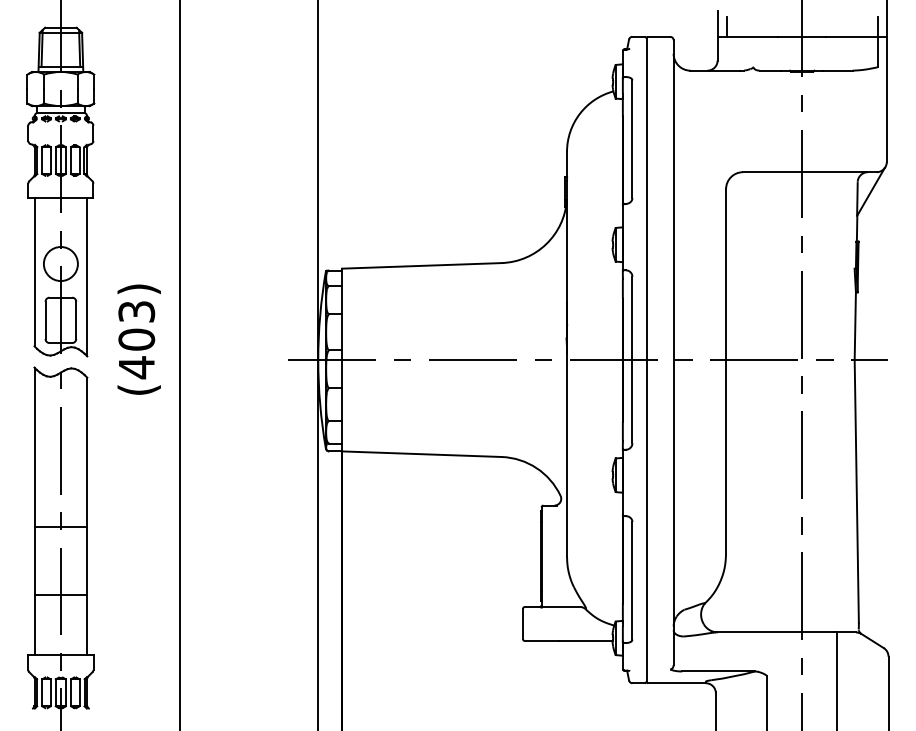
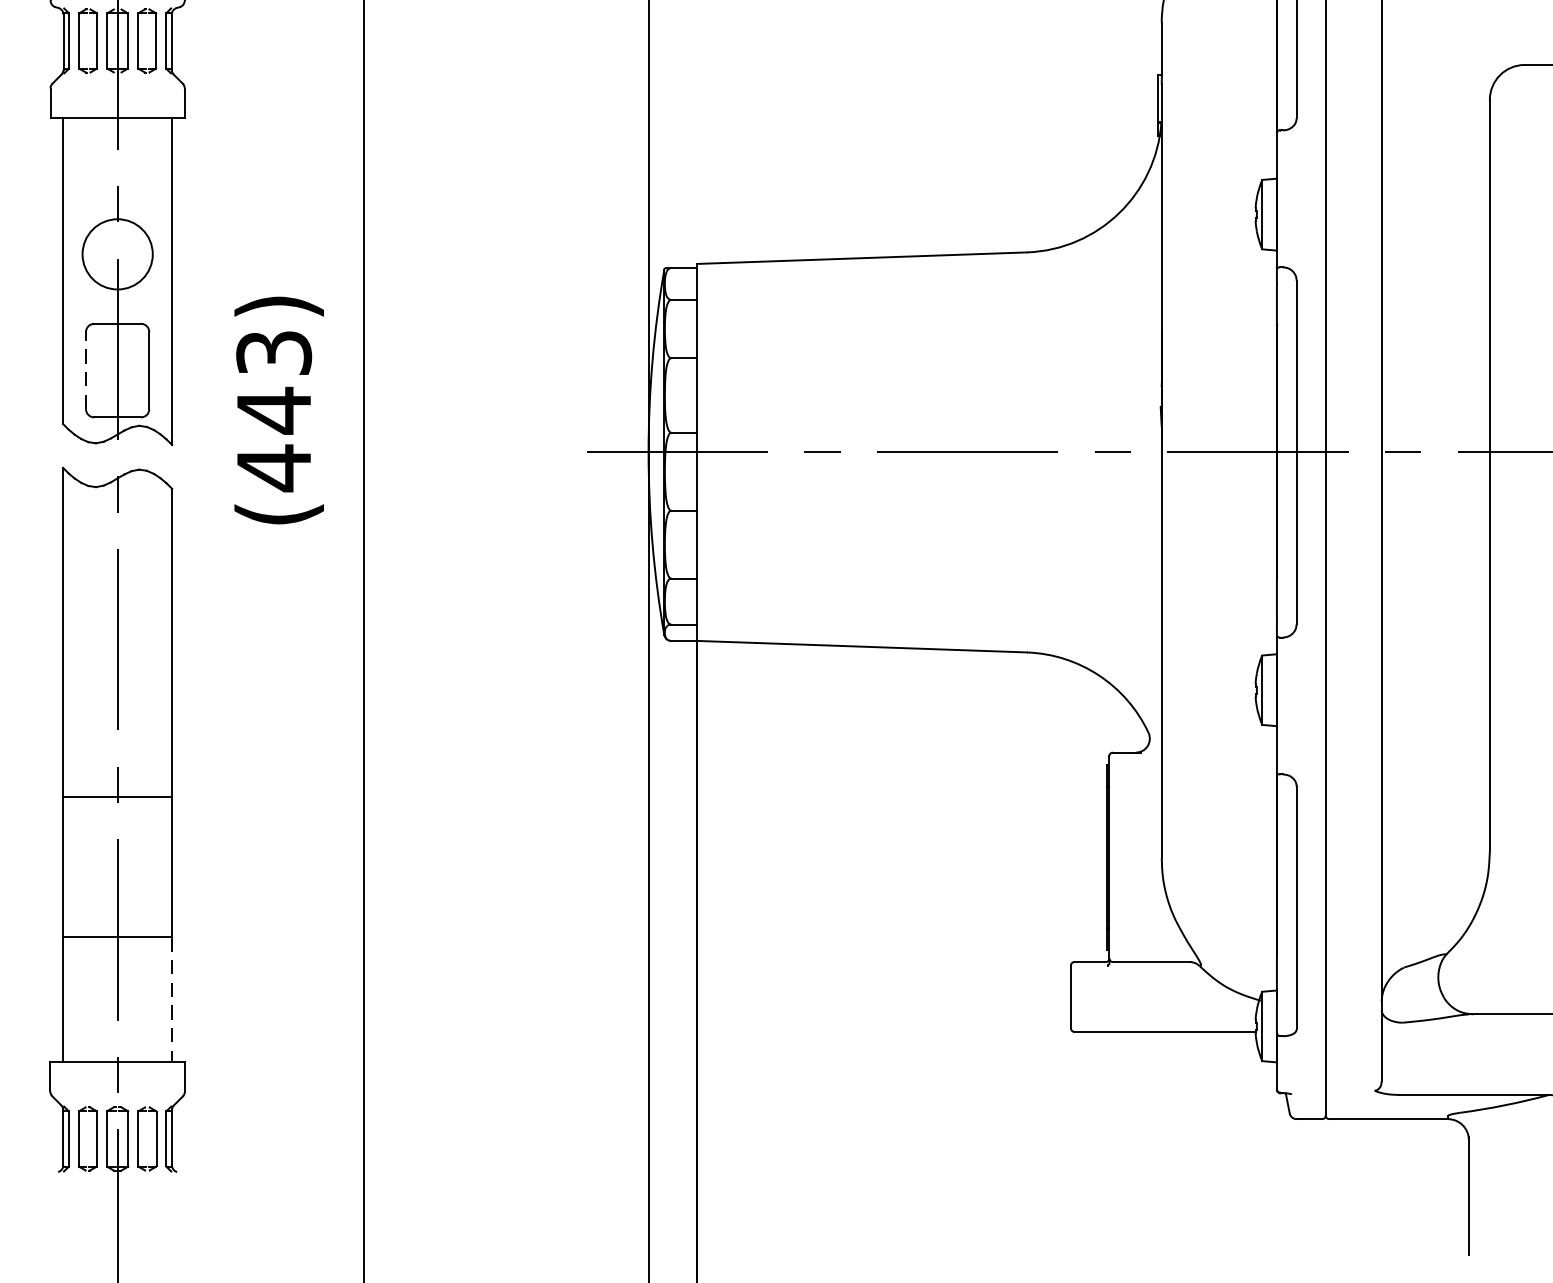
line: (45, 320) -> (85, 370), solid -> dashed
text: (136, 339) -> (273, 410), (403) -> (443)
line: (87, 625) -> (172, 1000), solid -> dashed

